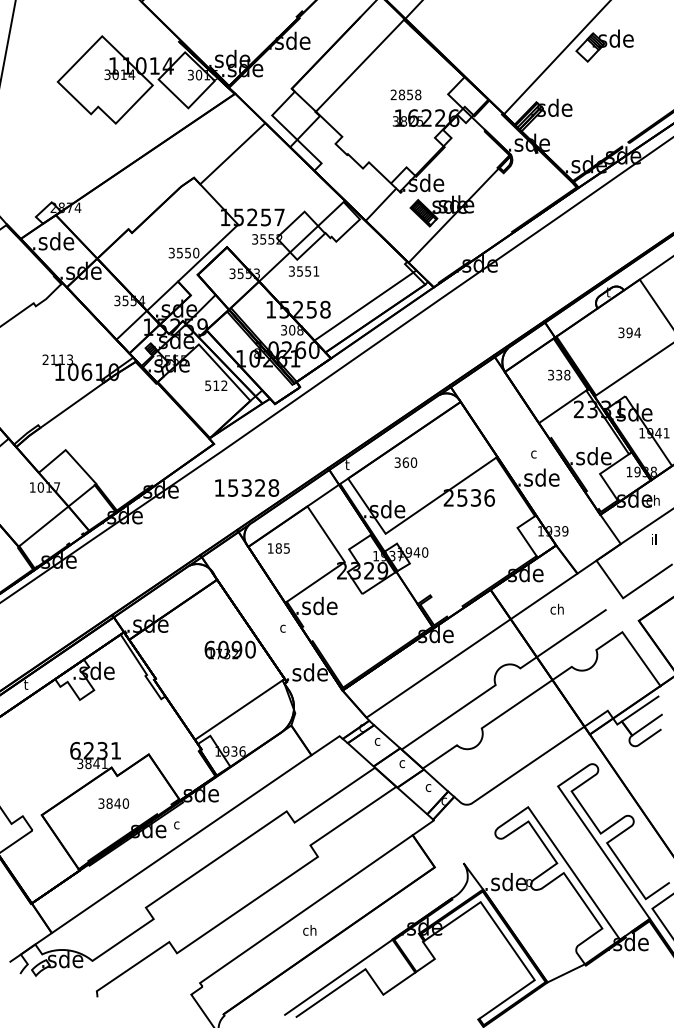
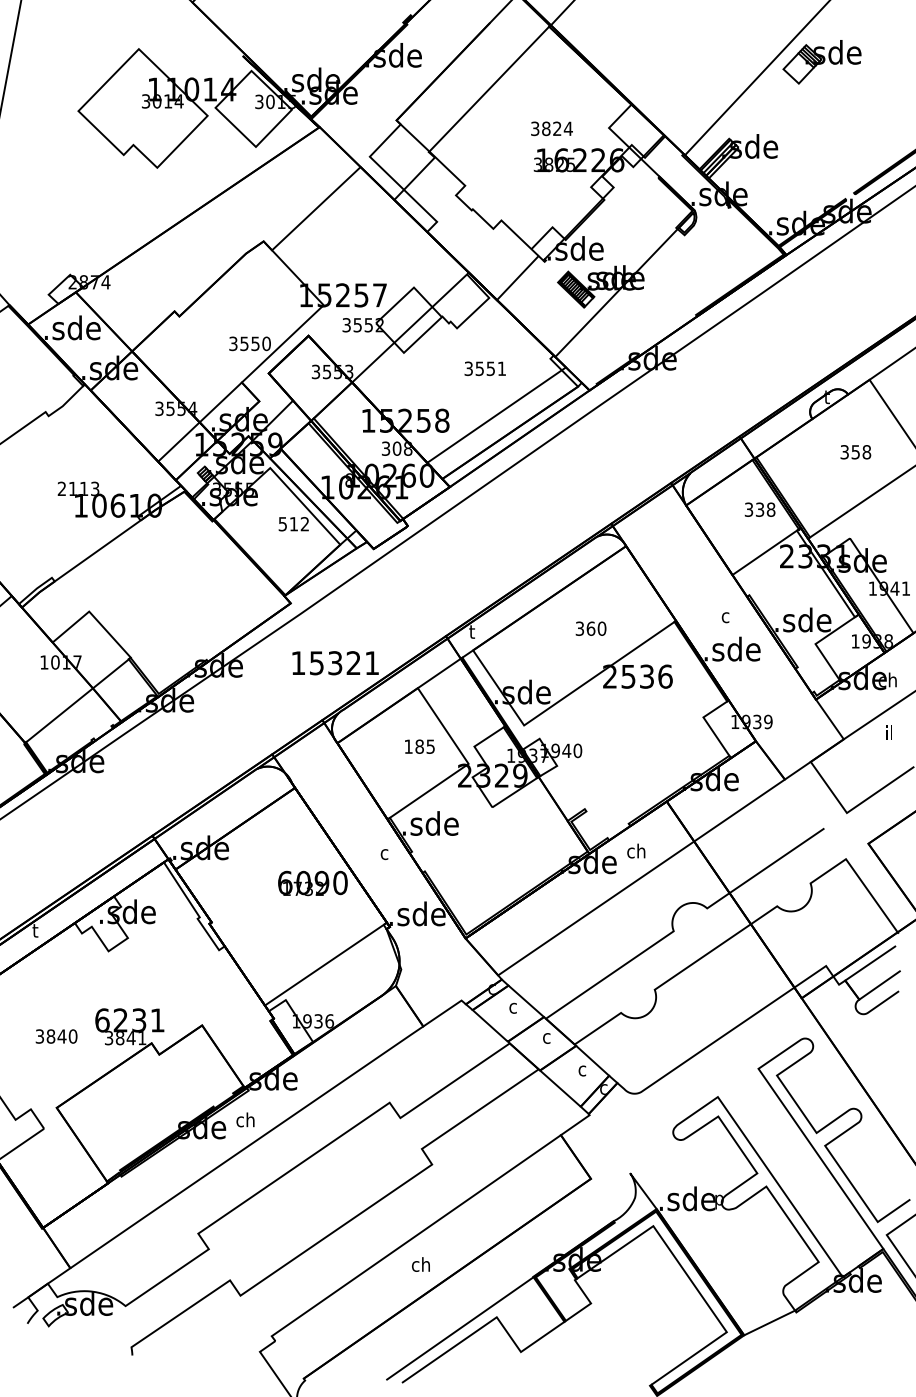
text: (405, 94) -> (551, 128), 2858 -> 3824
text: (303, 271) -> (484, 368), moved
text: (633, 332) -> (861, 451), 394 -> 358
text: (405, 462) -> (590, 628), moved
text: (273, 487) -> (371, 662), 15328 -> 15321
text: (278, 548) -> (419, 746), moved
text: (556, 608) -> (635, 850), moved
text: (113, 803) -> (56, 1036), moved
text: (184, 823) -> (250, 1119), c -> ch

